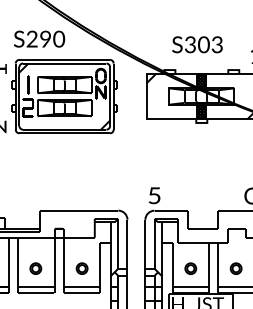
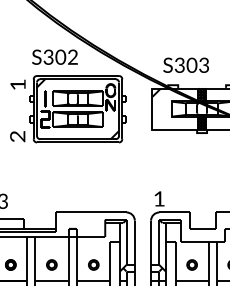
text: (45, 39) -> (60, 57), S290 -> S302
text: (196, 43) -> (185, 64), moved
text: (154, 195) -> (159, 198), 5 -> 1

